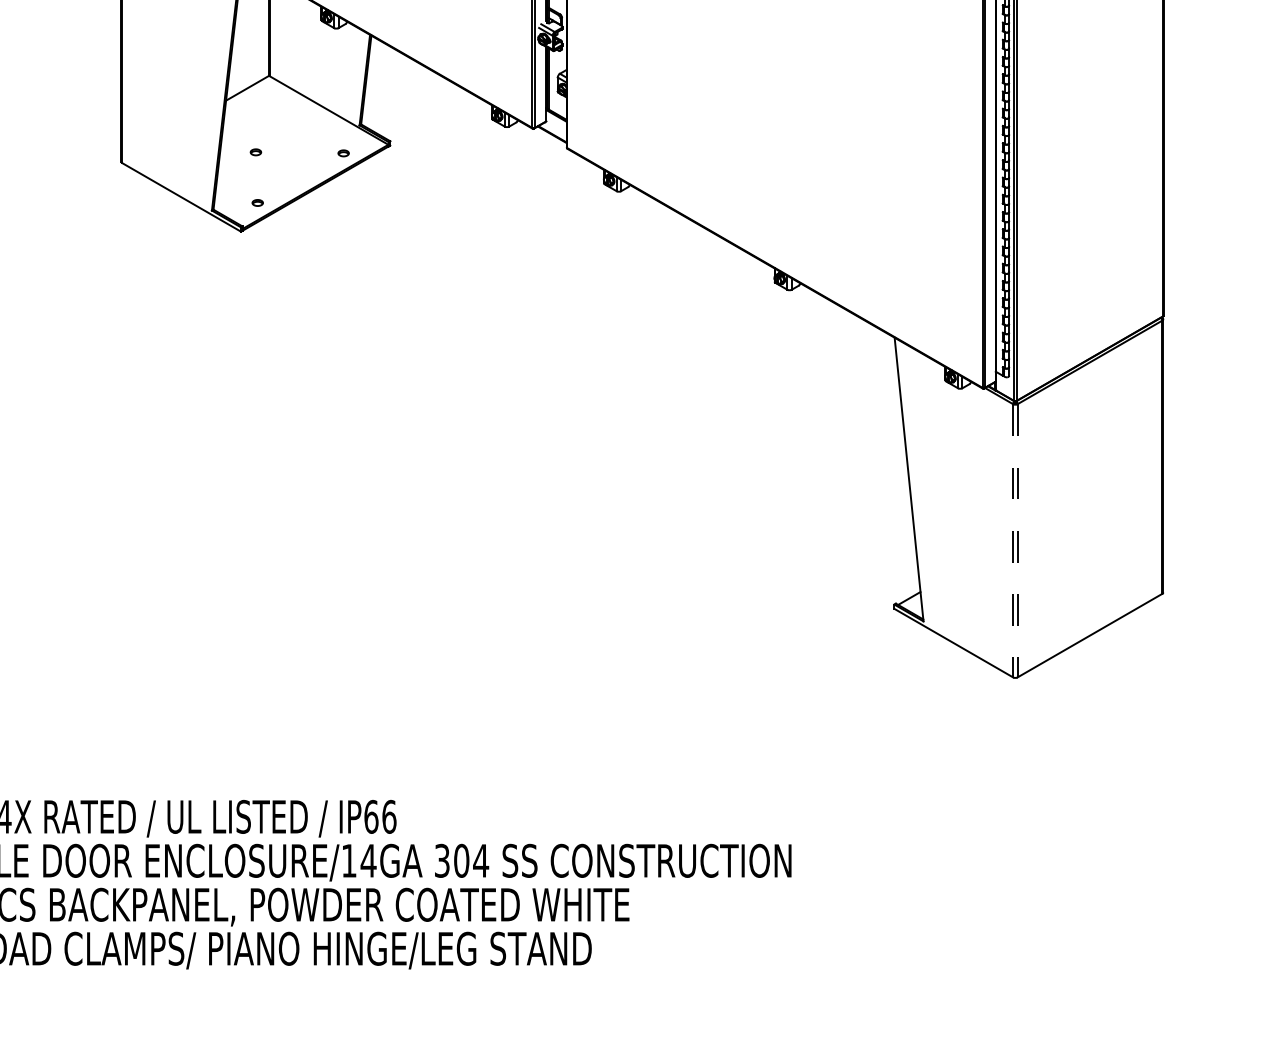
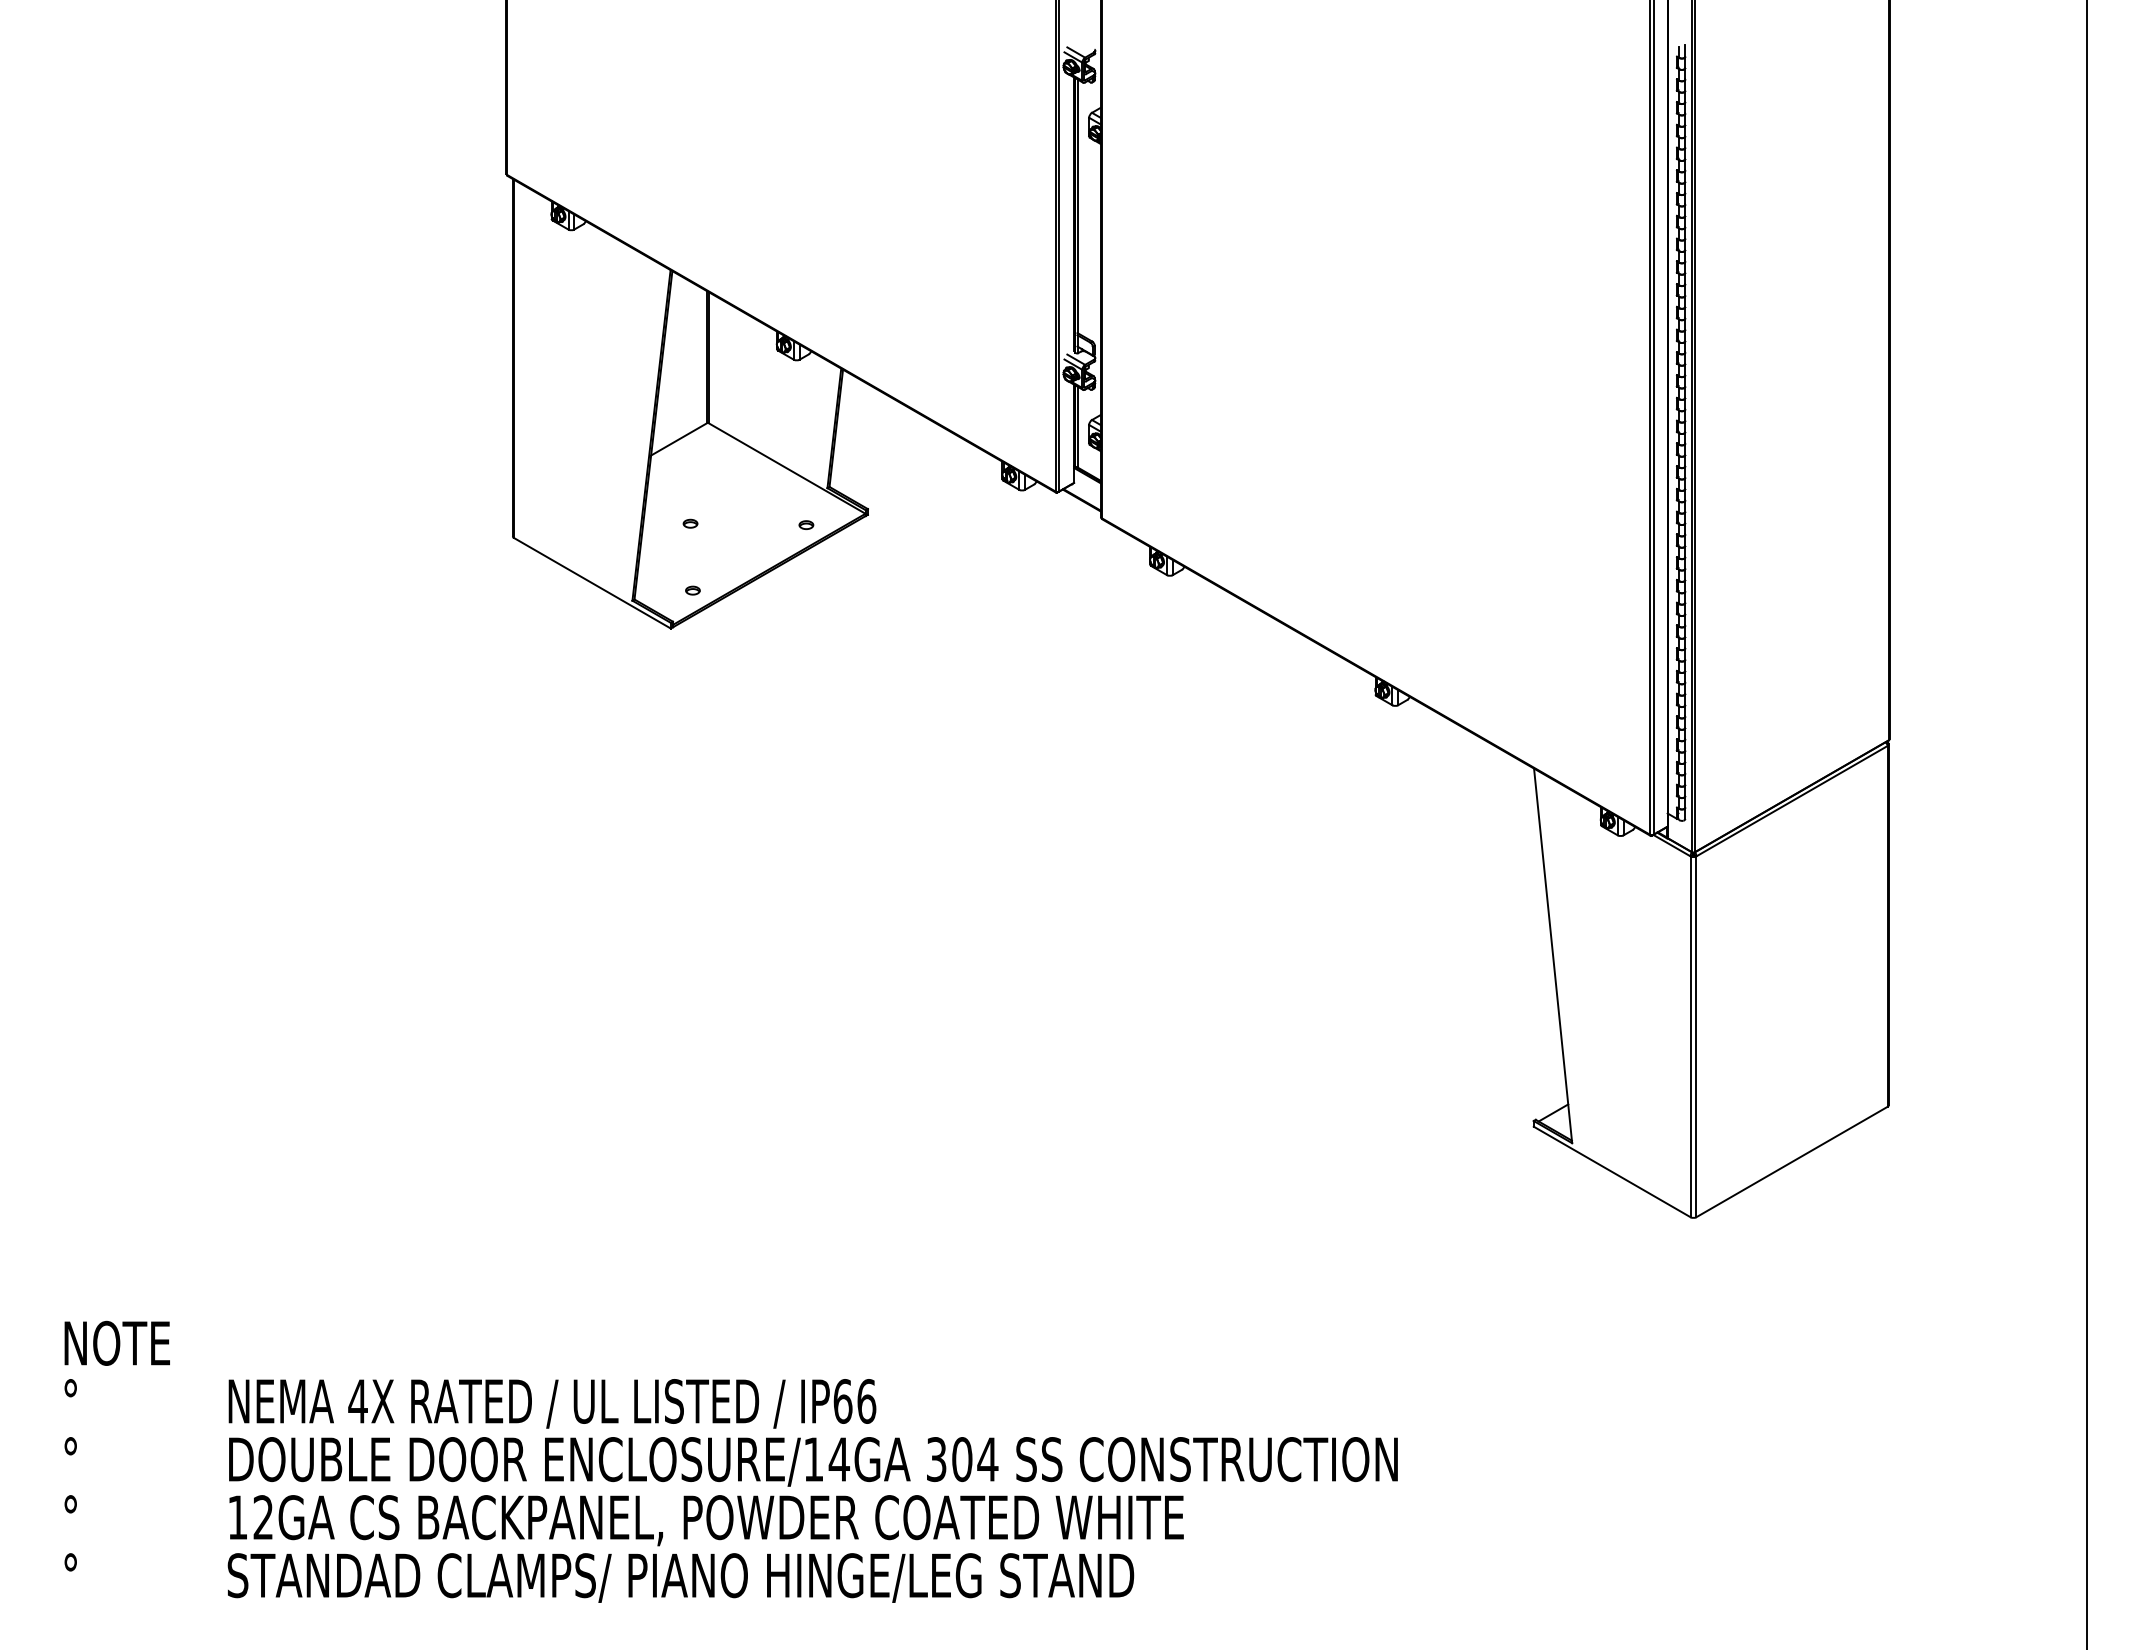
line: (1013, 541) -> (1690, 1037), dashed -> solid
line: (1017, 541) -> (1696, 1037), dashed -> solid

